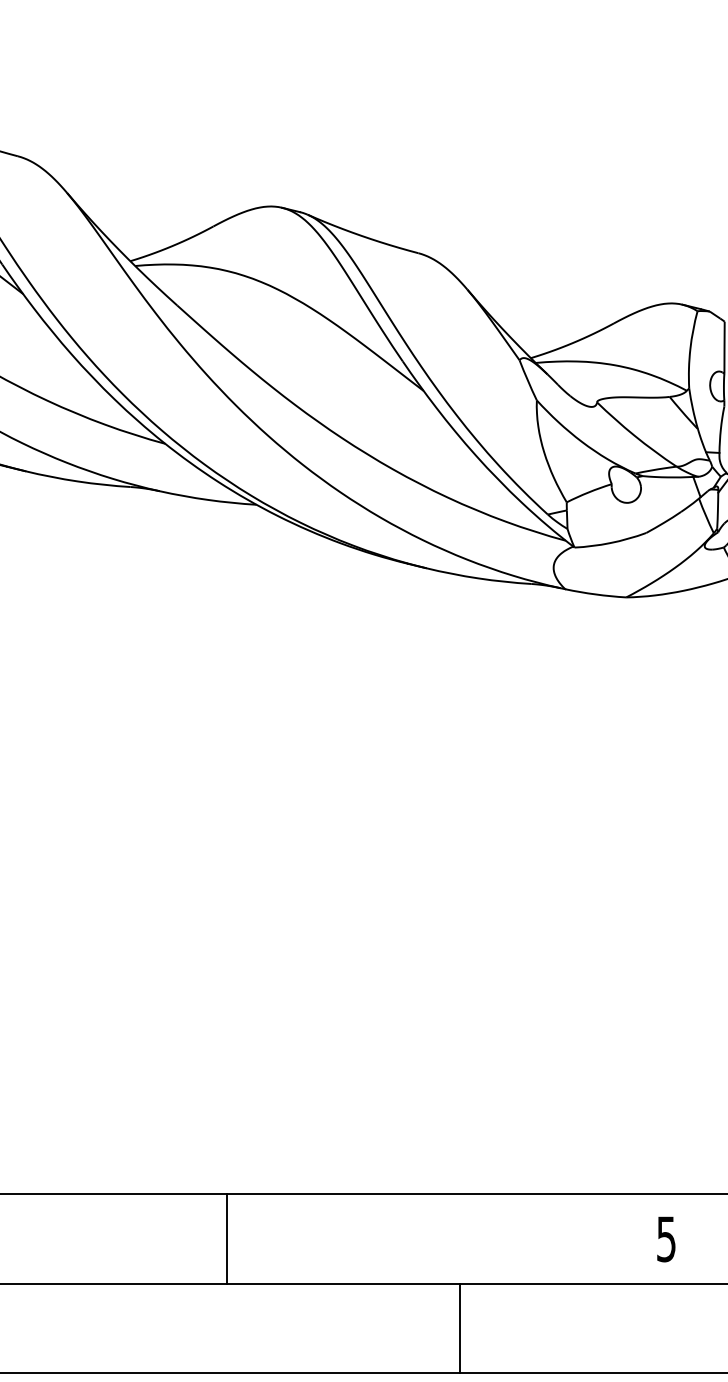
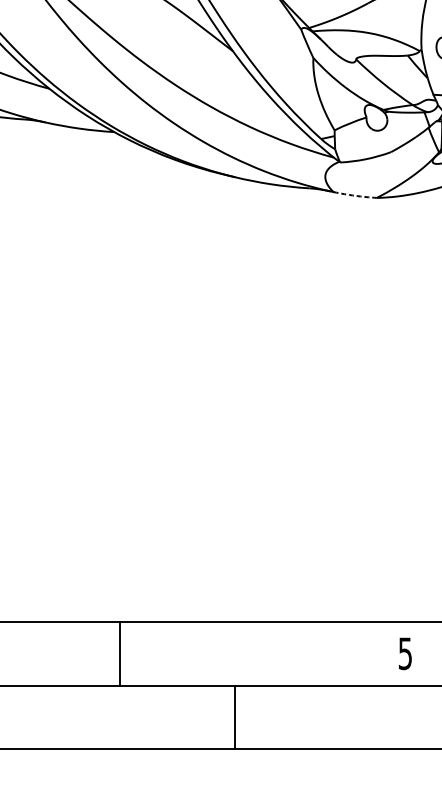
arc: (595, 594) -> (355, 195), solid -> dashed
line: (227, 1238) -> (120, 653), moved
line: (459, 1328) -> (235, 717), moved

